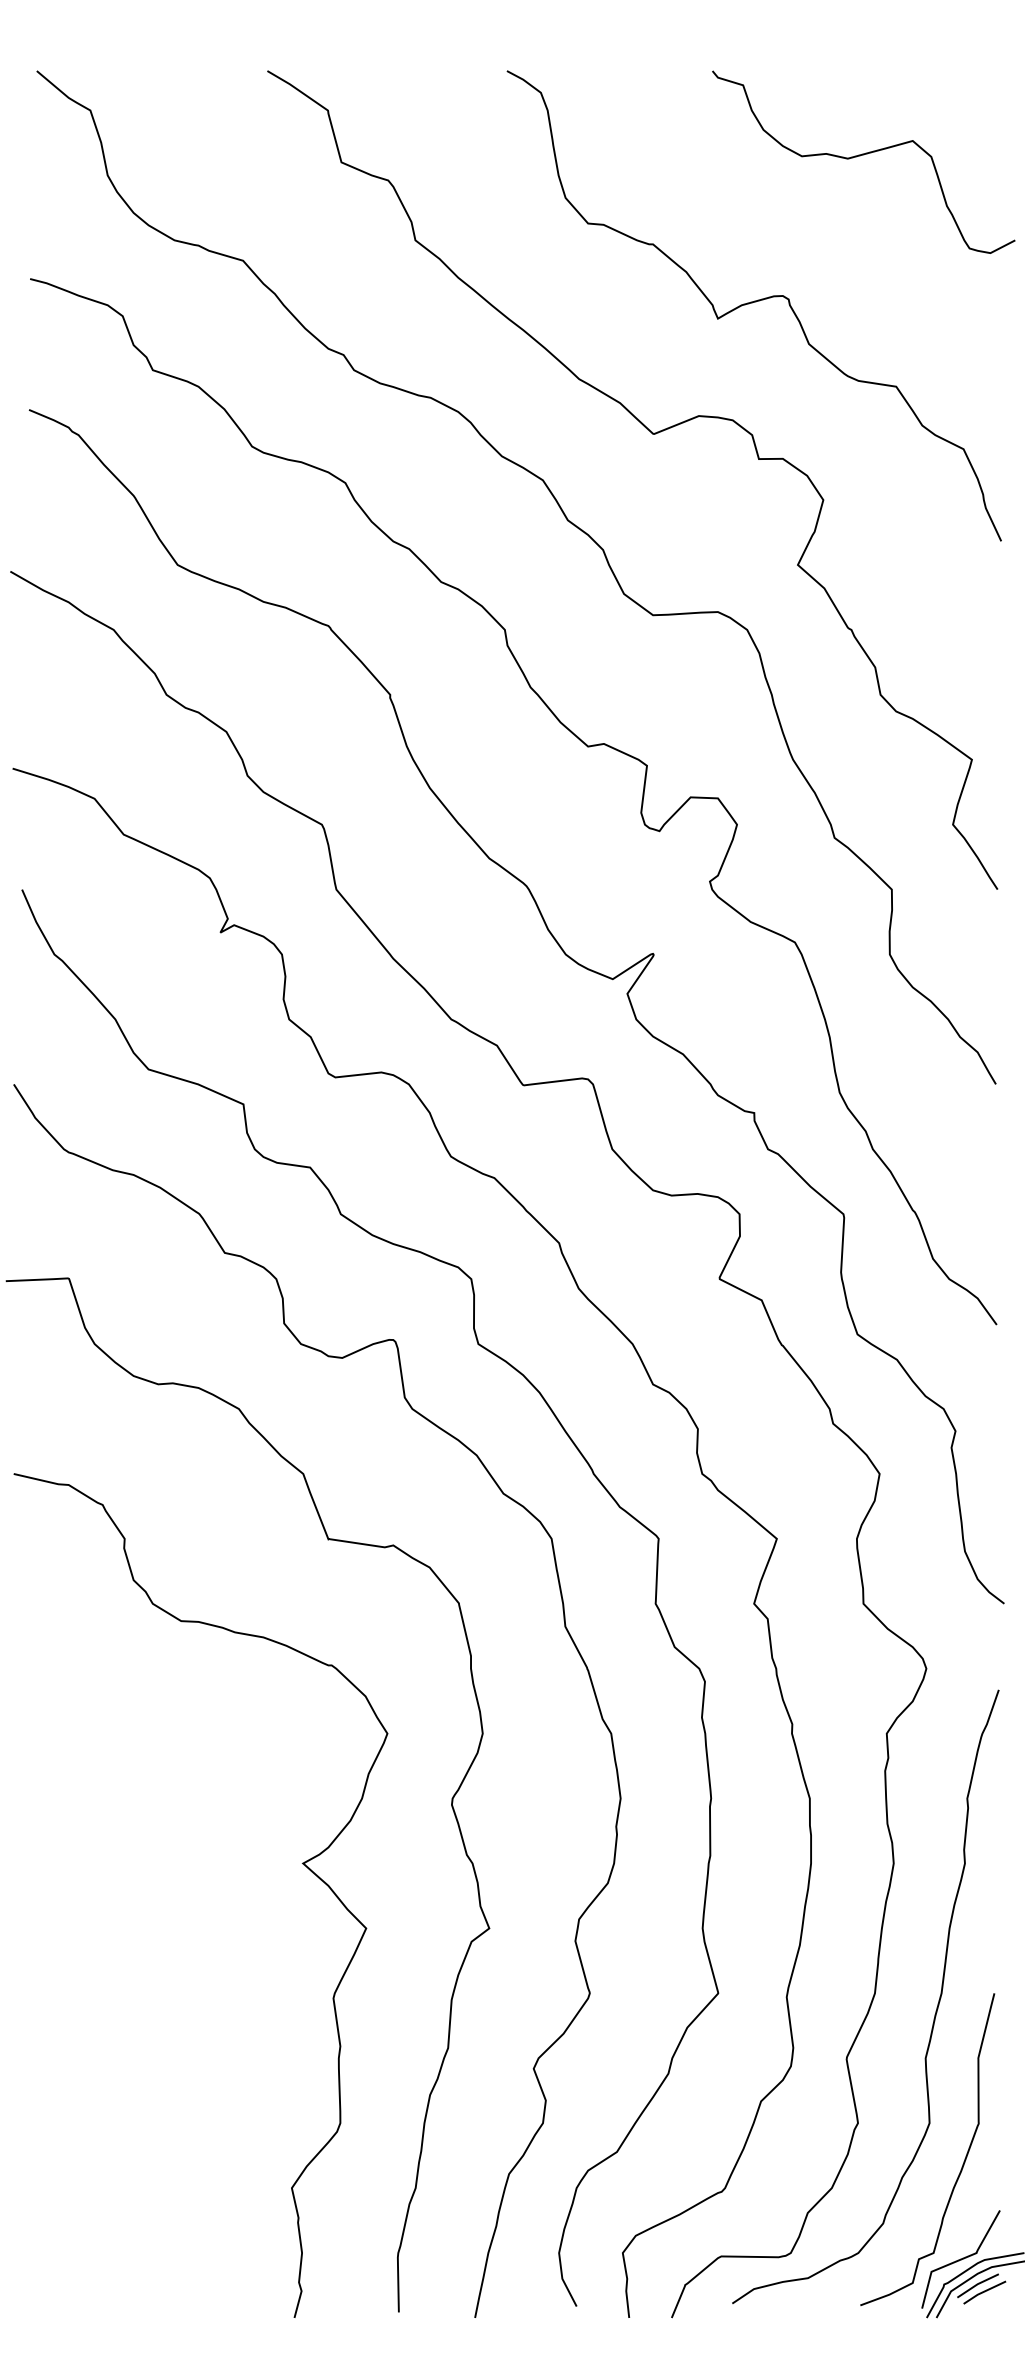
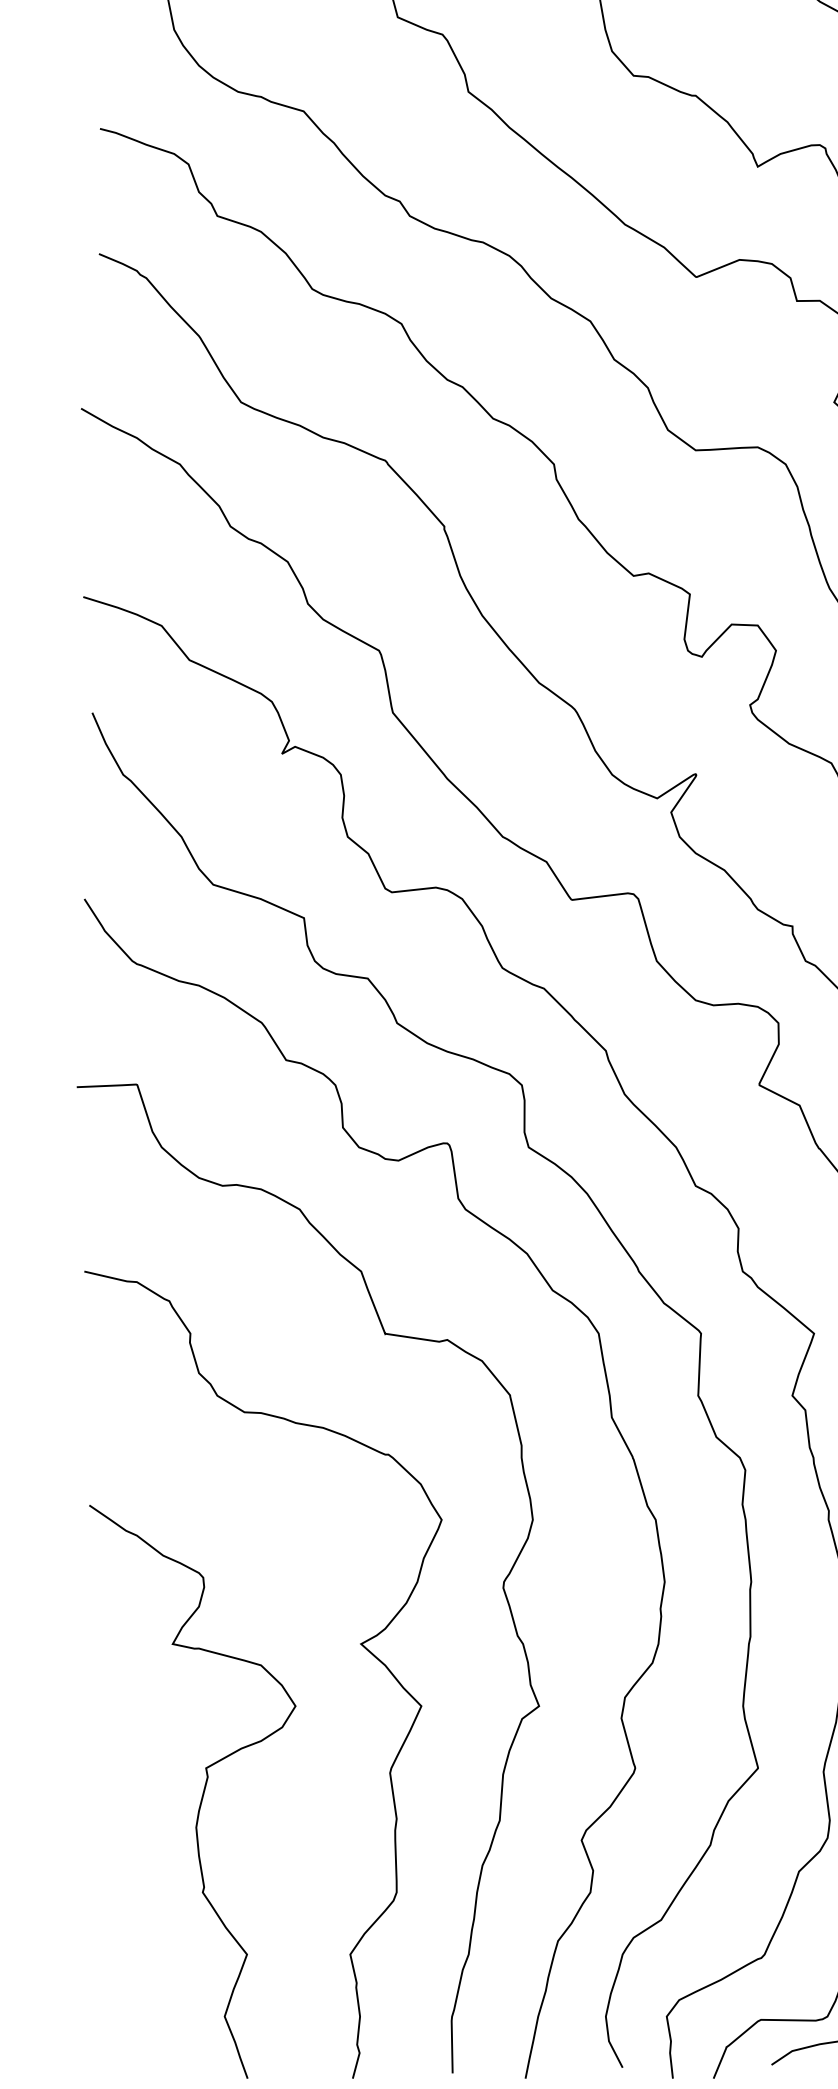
curve: (137, 2018) -> (202, 1792), added

